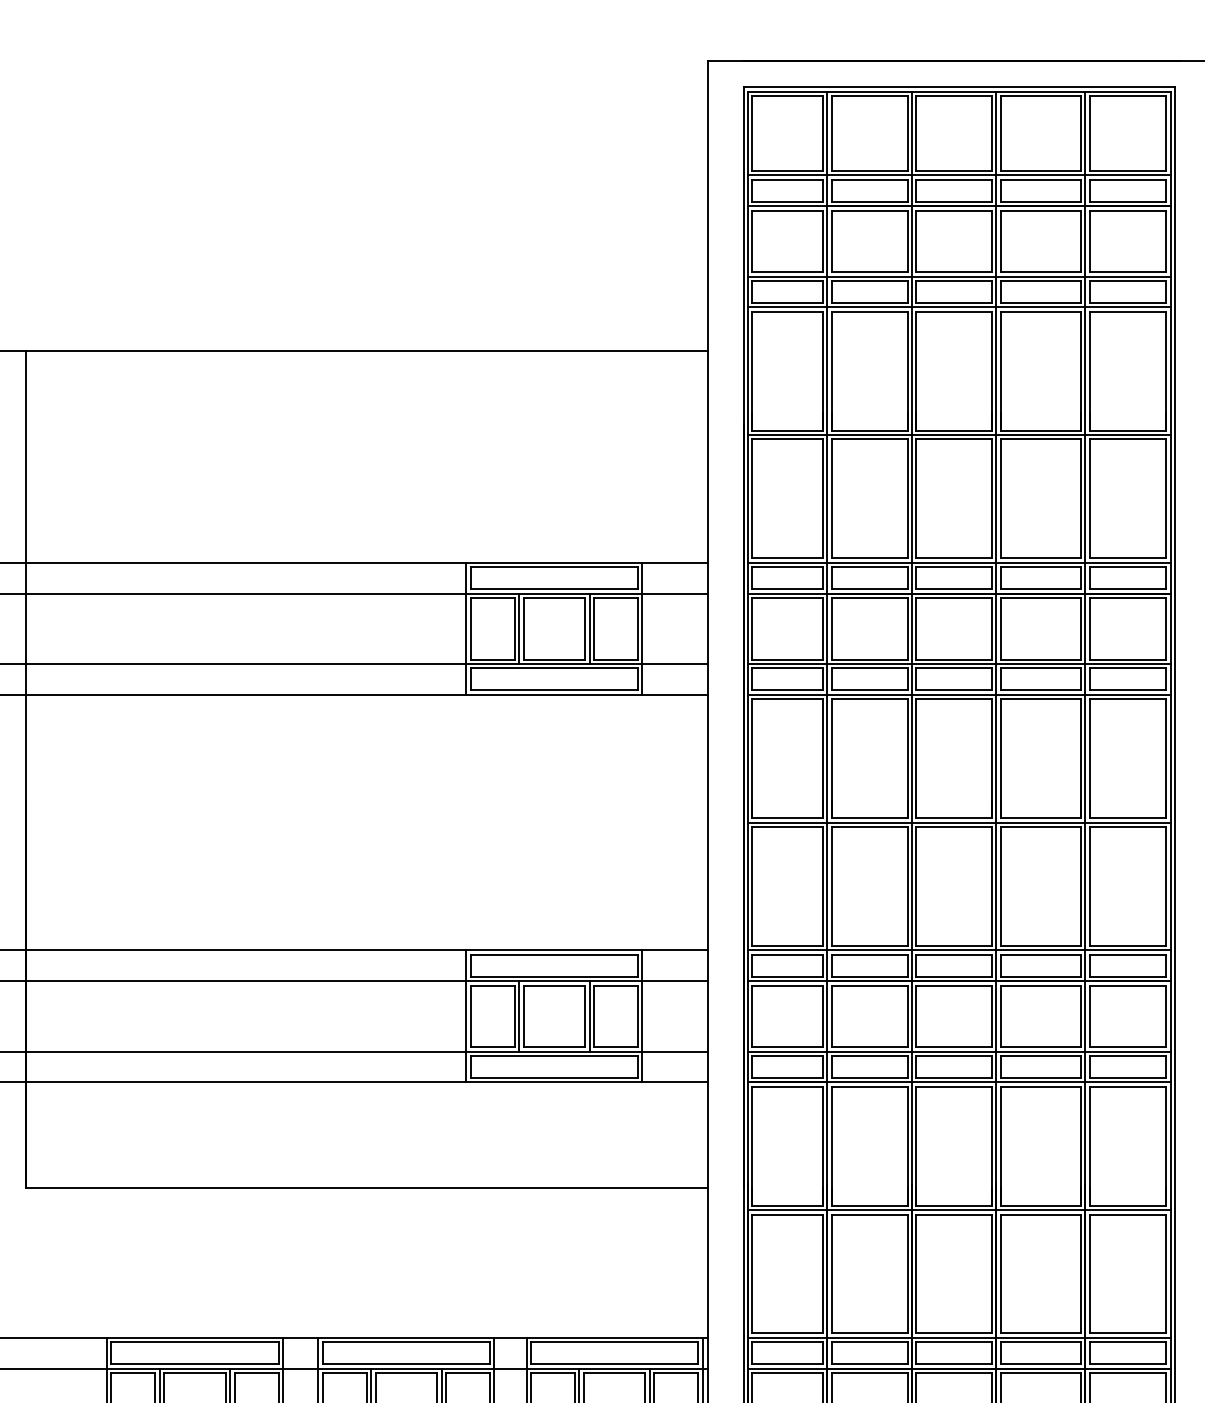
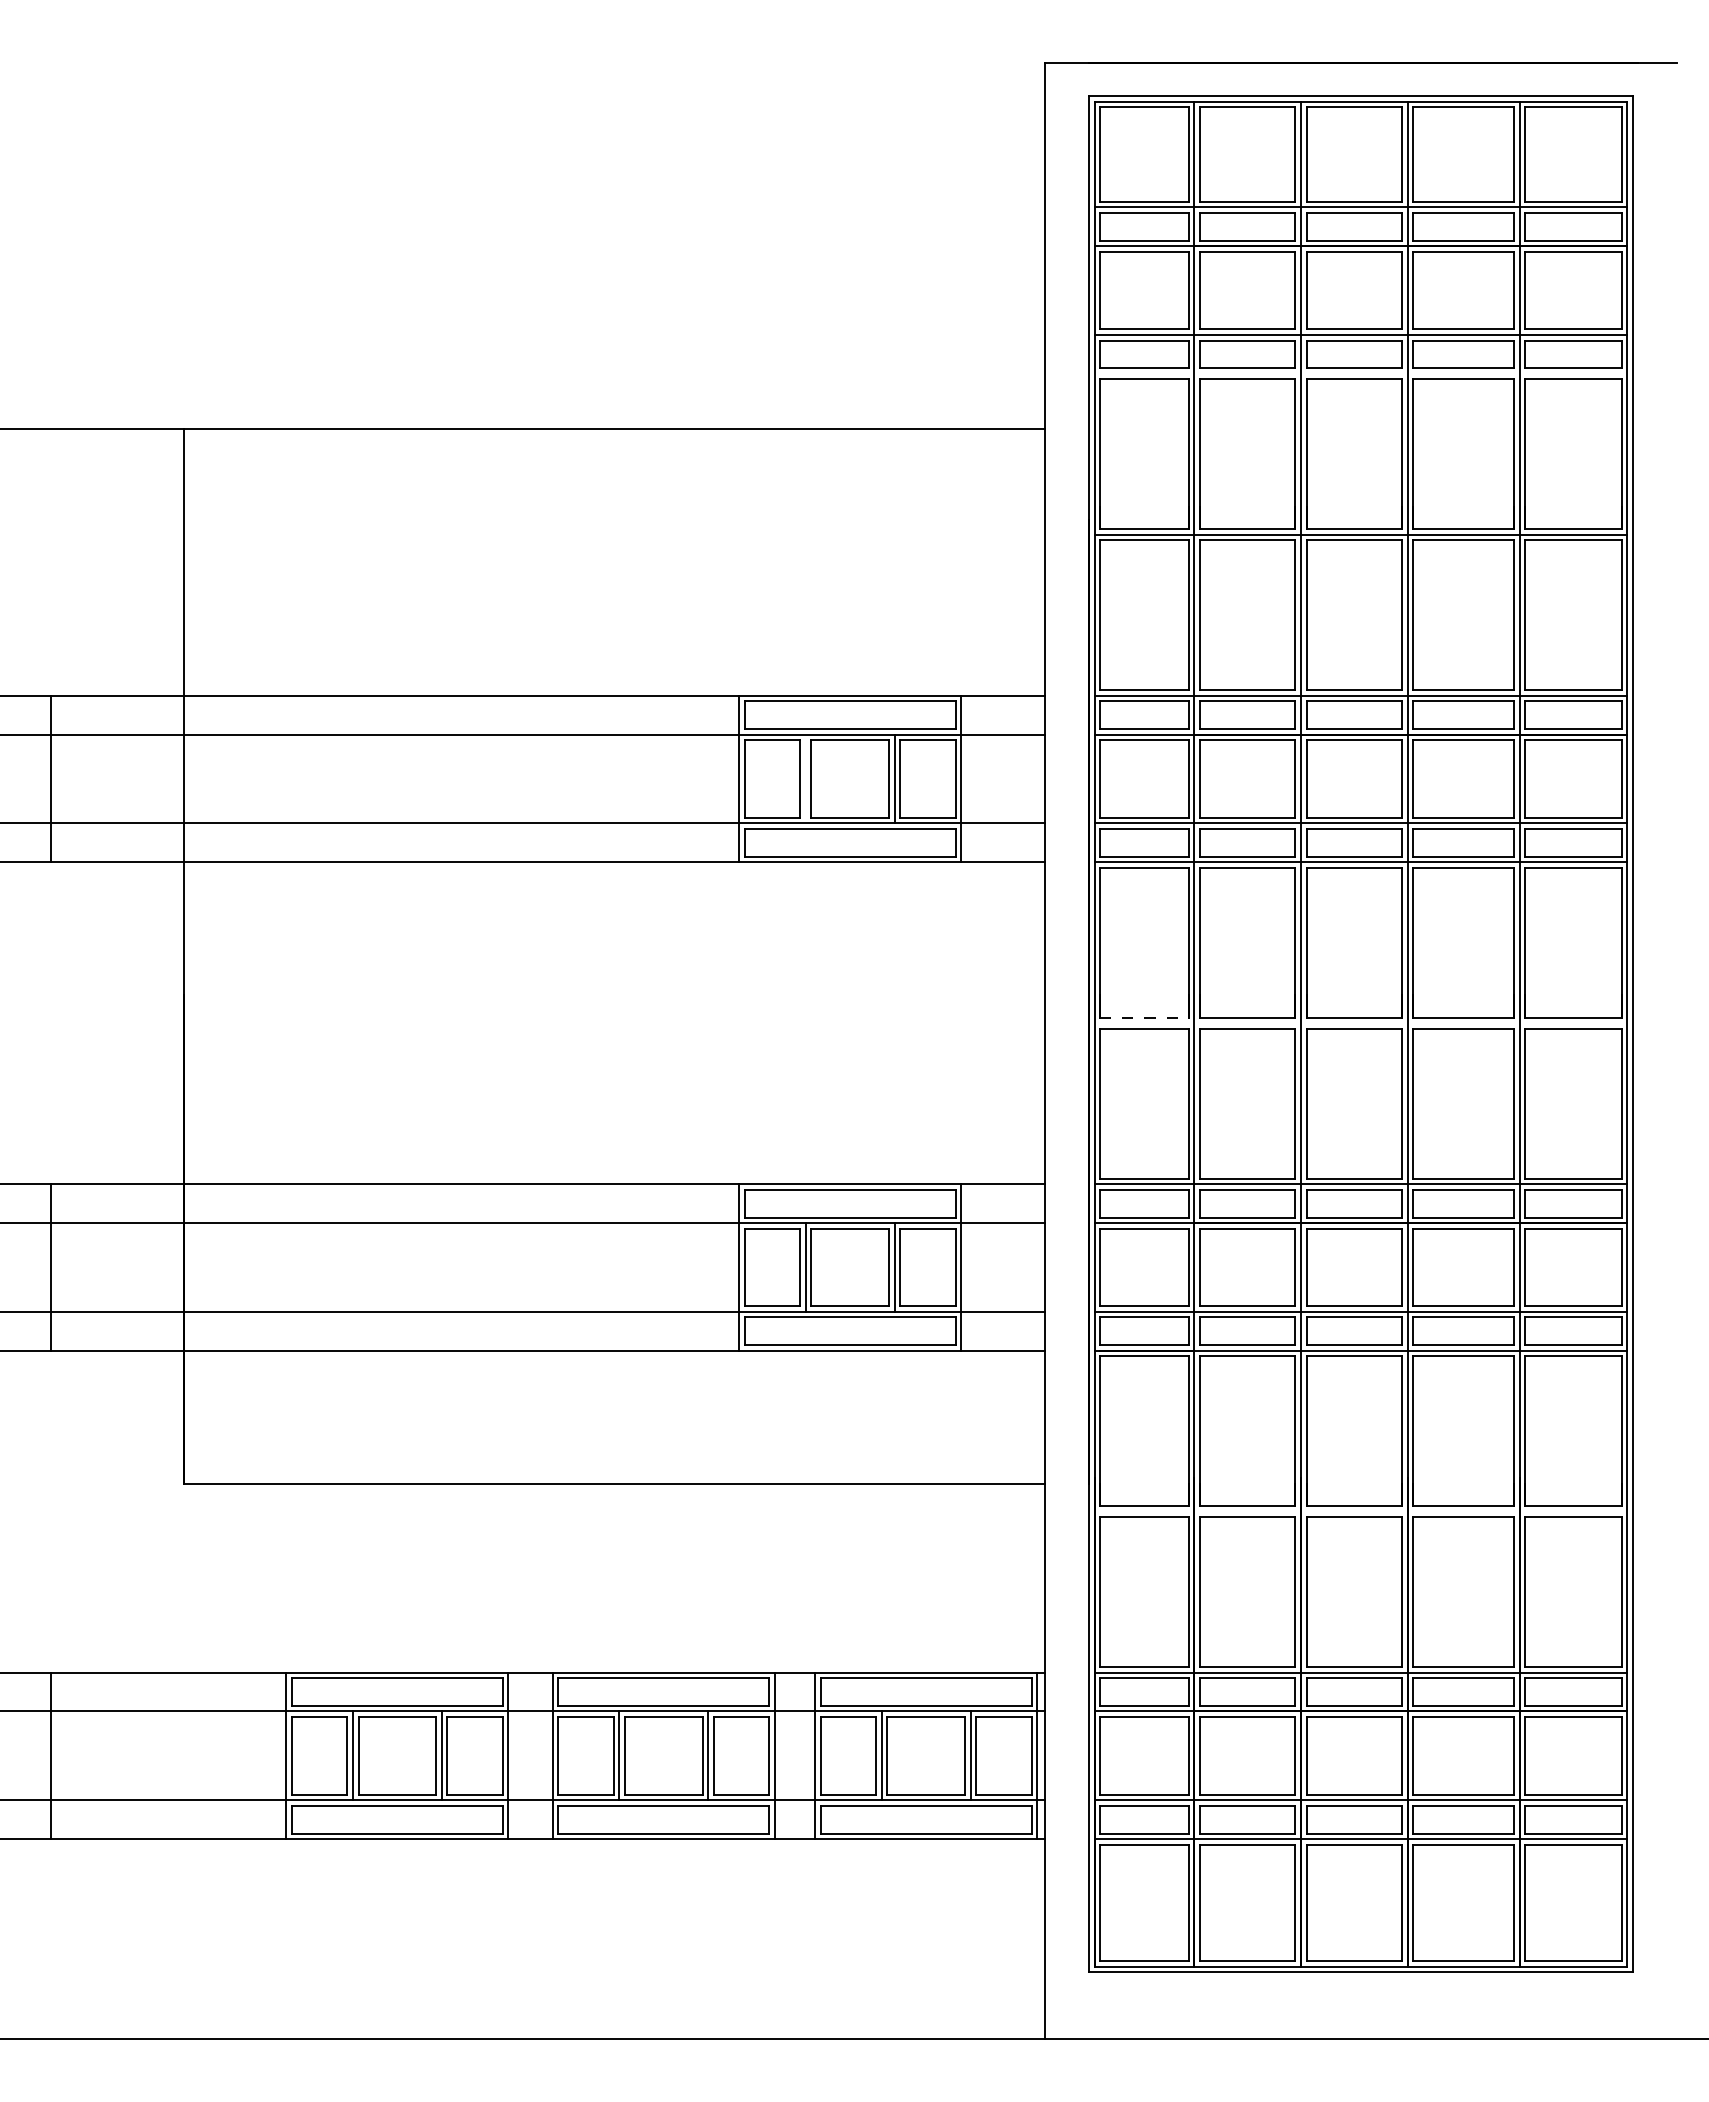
line: (959, 307) -> (1360, 373), removed
line: (518, 628) -> (805, 778), removed
line: (787, 818) -> (1144, 1017), solid -> dashed
line: (959, 822) -> (1360, 1023), removed
line: (959, 1209) -> (1360, 1511), removed

